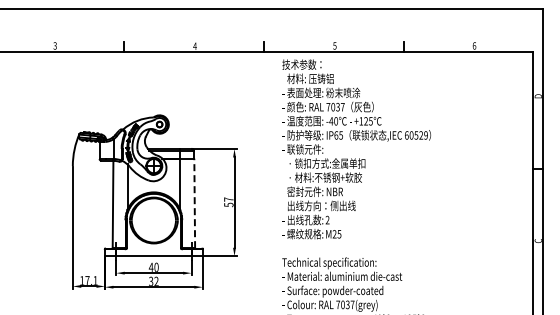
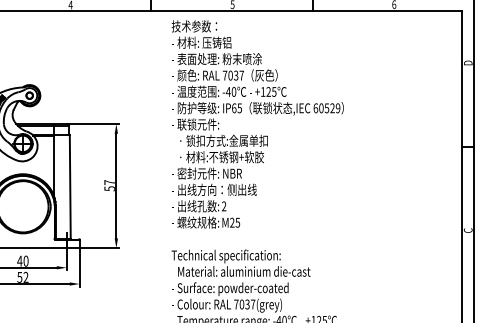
line: (194, 203) -> (70, 187), dashed -> solid
text: (151, 280) -> (20, 276), 32 -> 52

